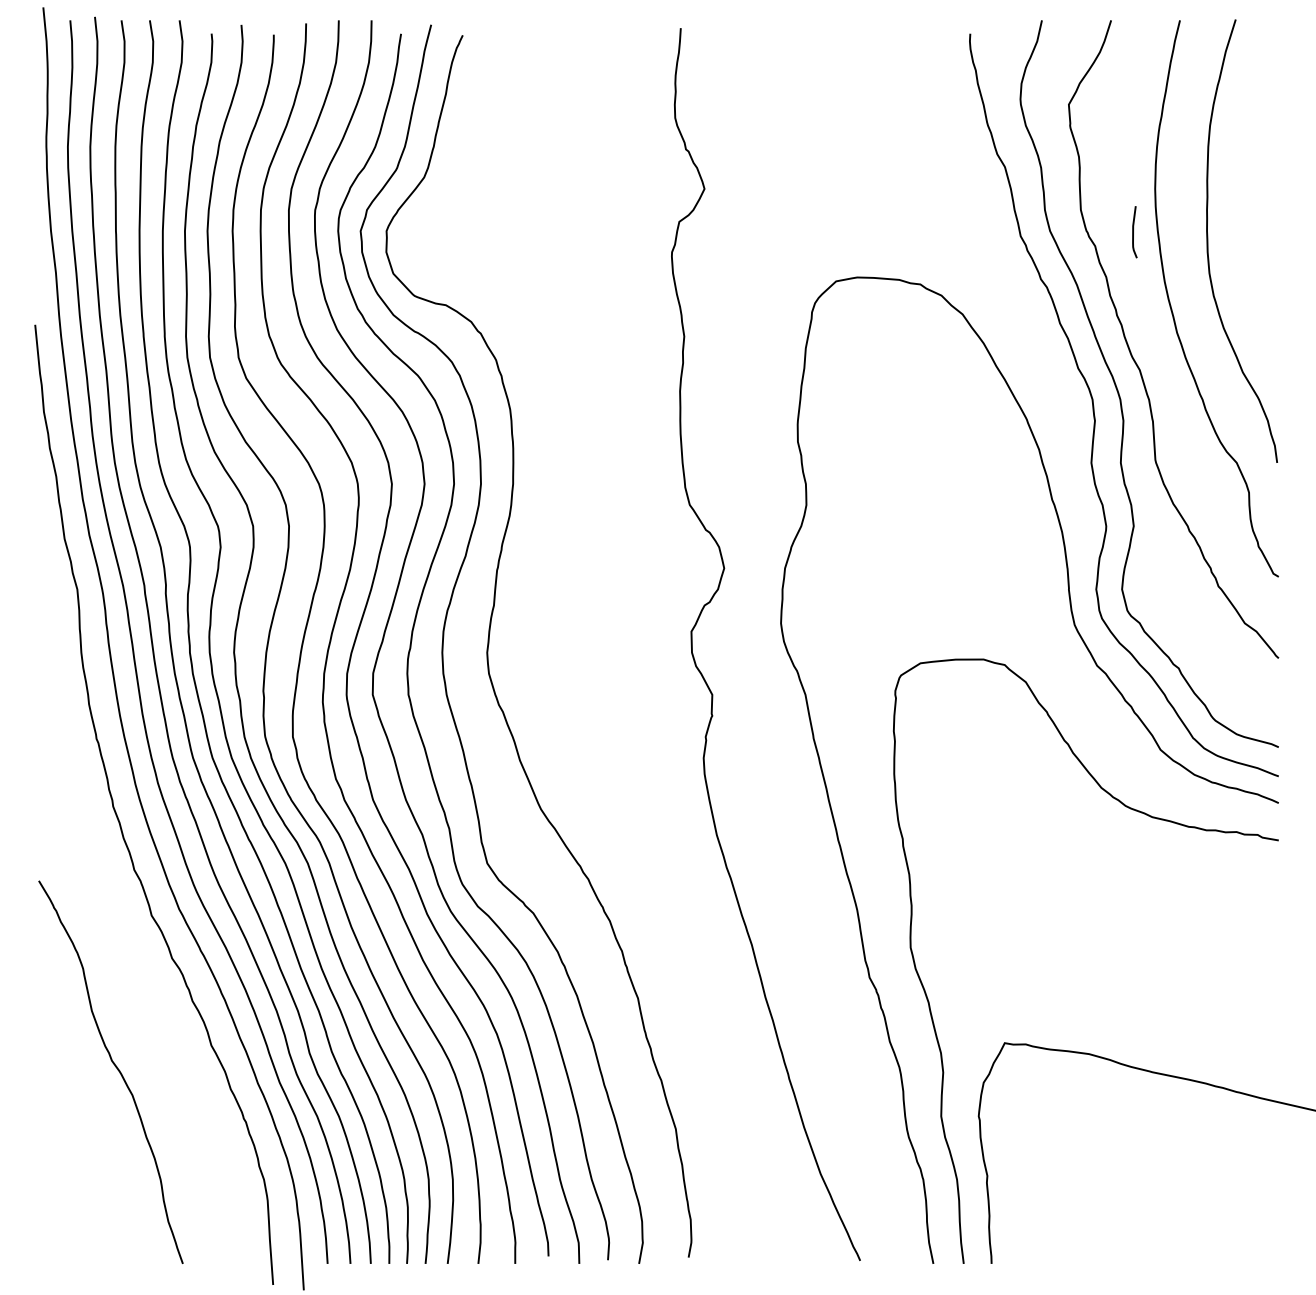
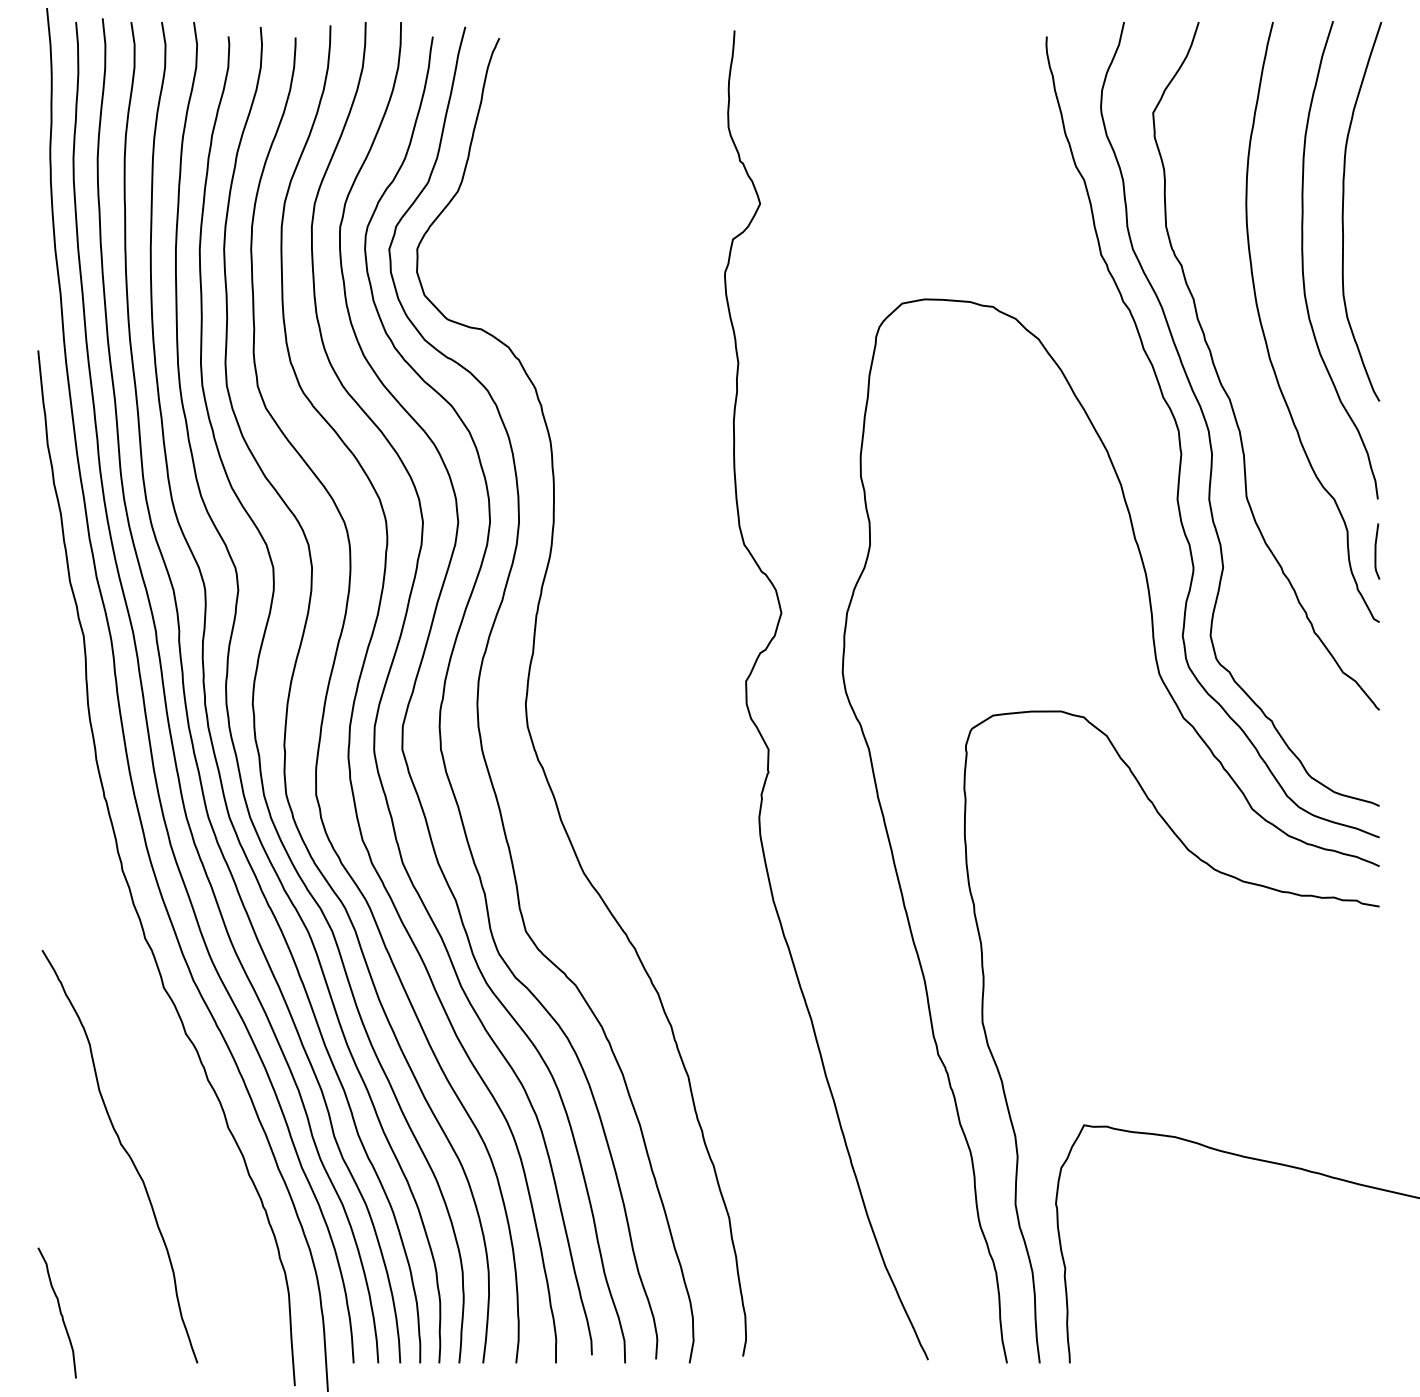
curve: (1245, 196) -> (1343, 211), added
curve: (1134, 232) -> (1376, 551), moved
curve: (54, 1216) -> (59, 1312), added

